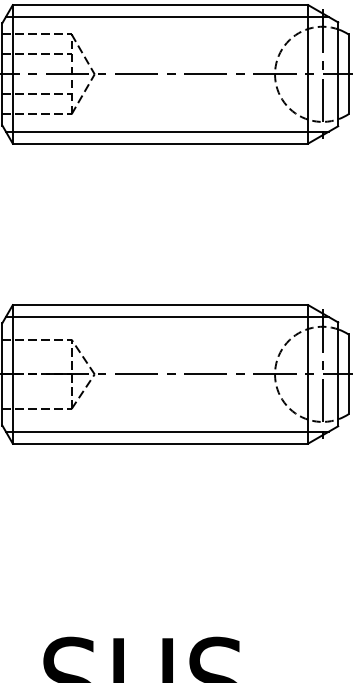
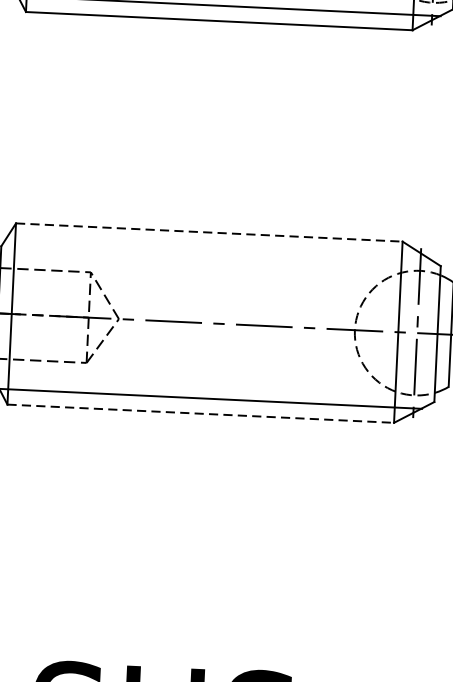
line: (160, 305) -> (209, 233), solid -> dashed
line: (167, 316) -> (217, 247), removed
line: (160, 443) -> (200, 413), solid -> dashed

